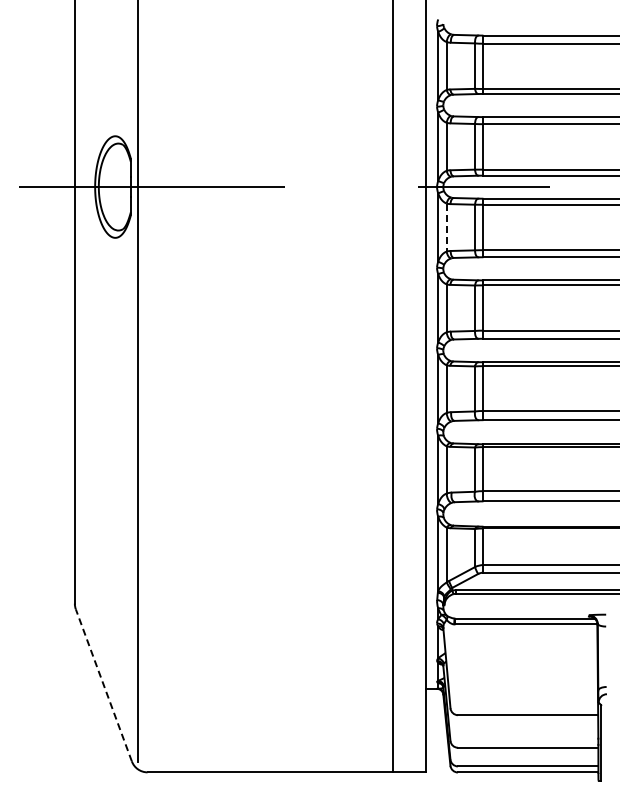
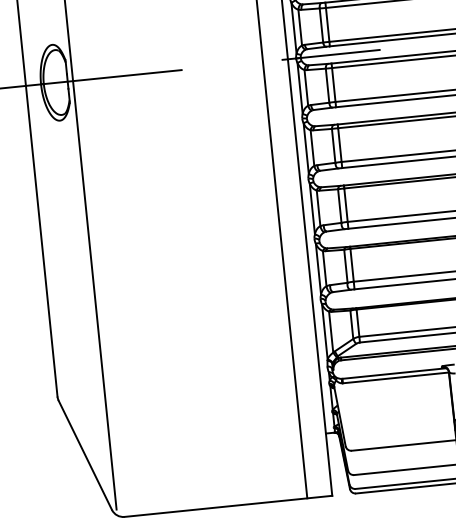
line: (446, 228) -> (306, 88), dashed -> solid
line: (103, 685) -> (85, 455), dashed -> solid

